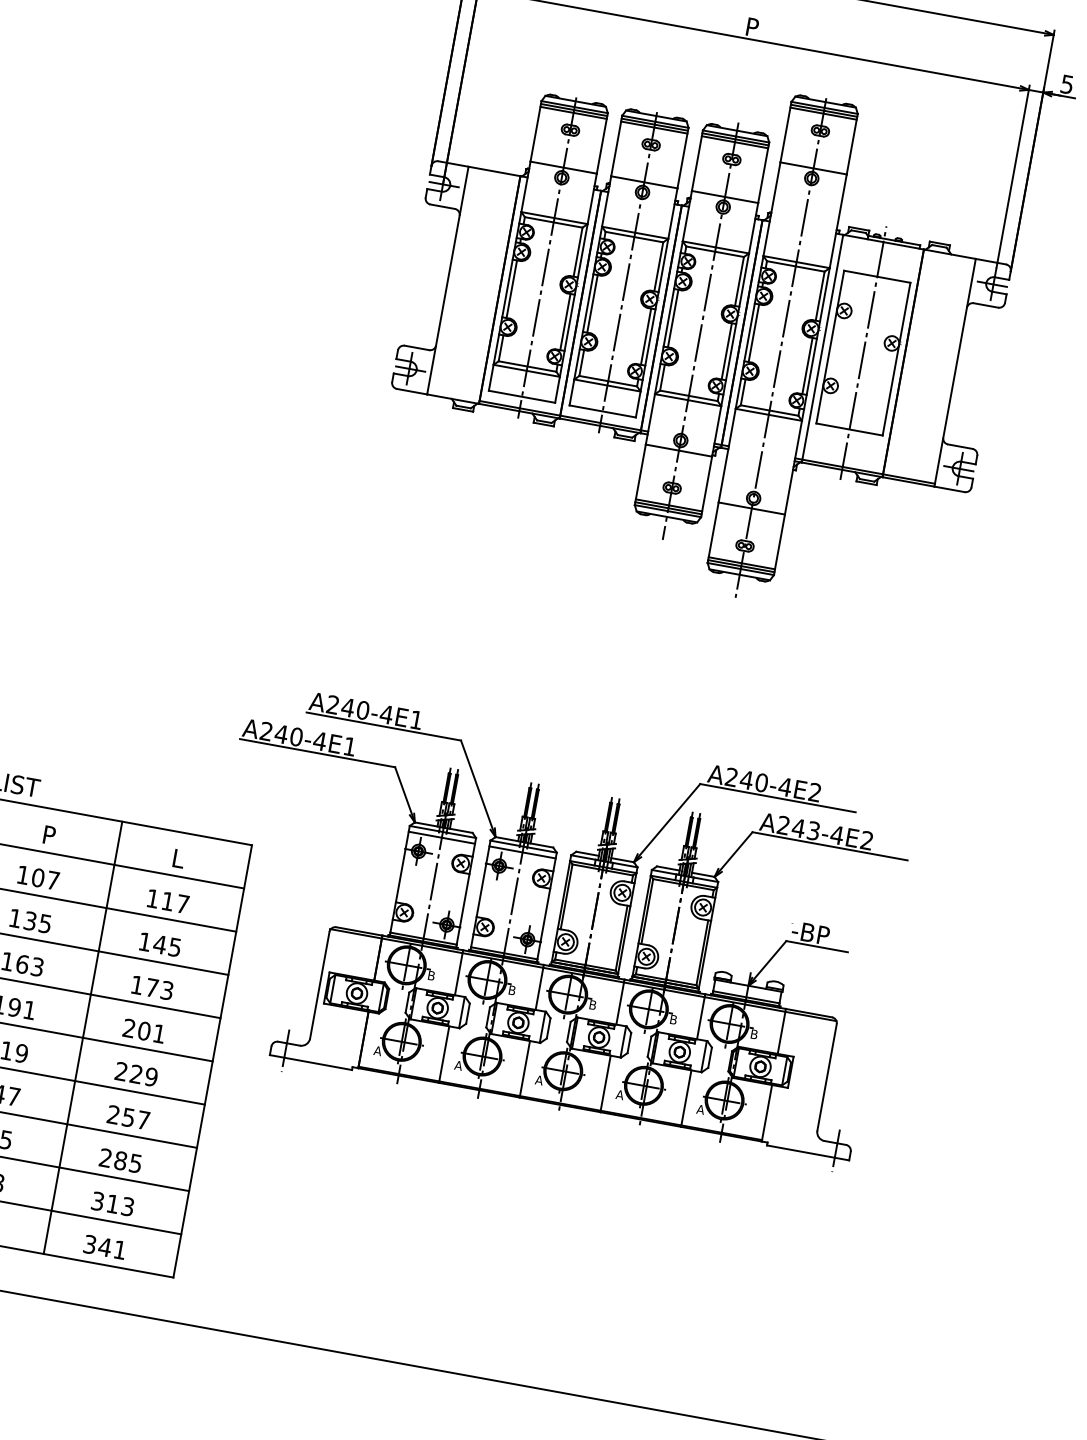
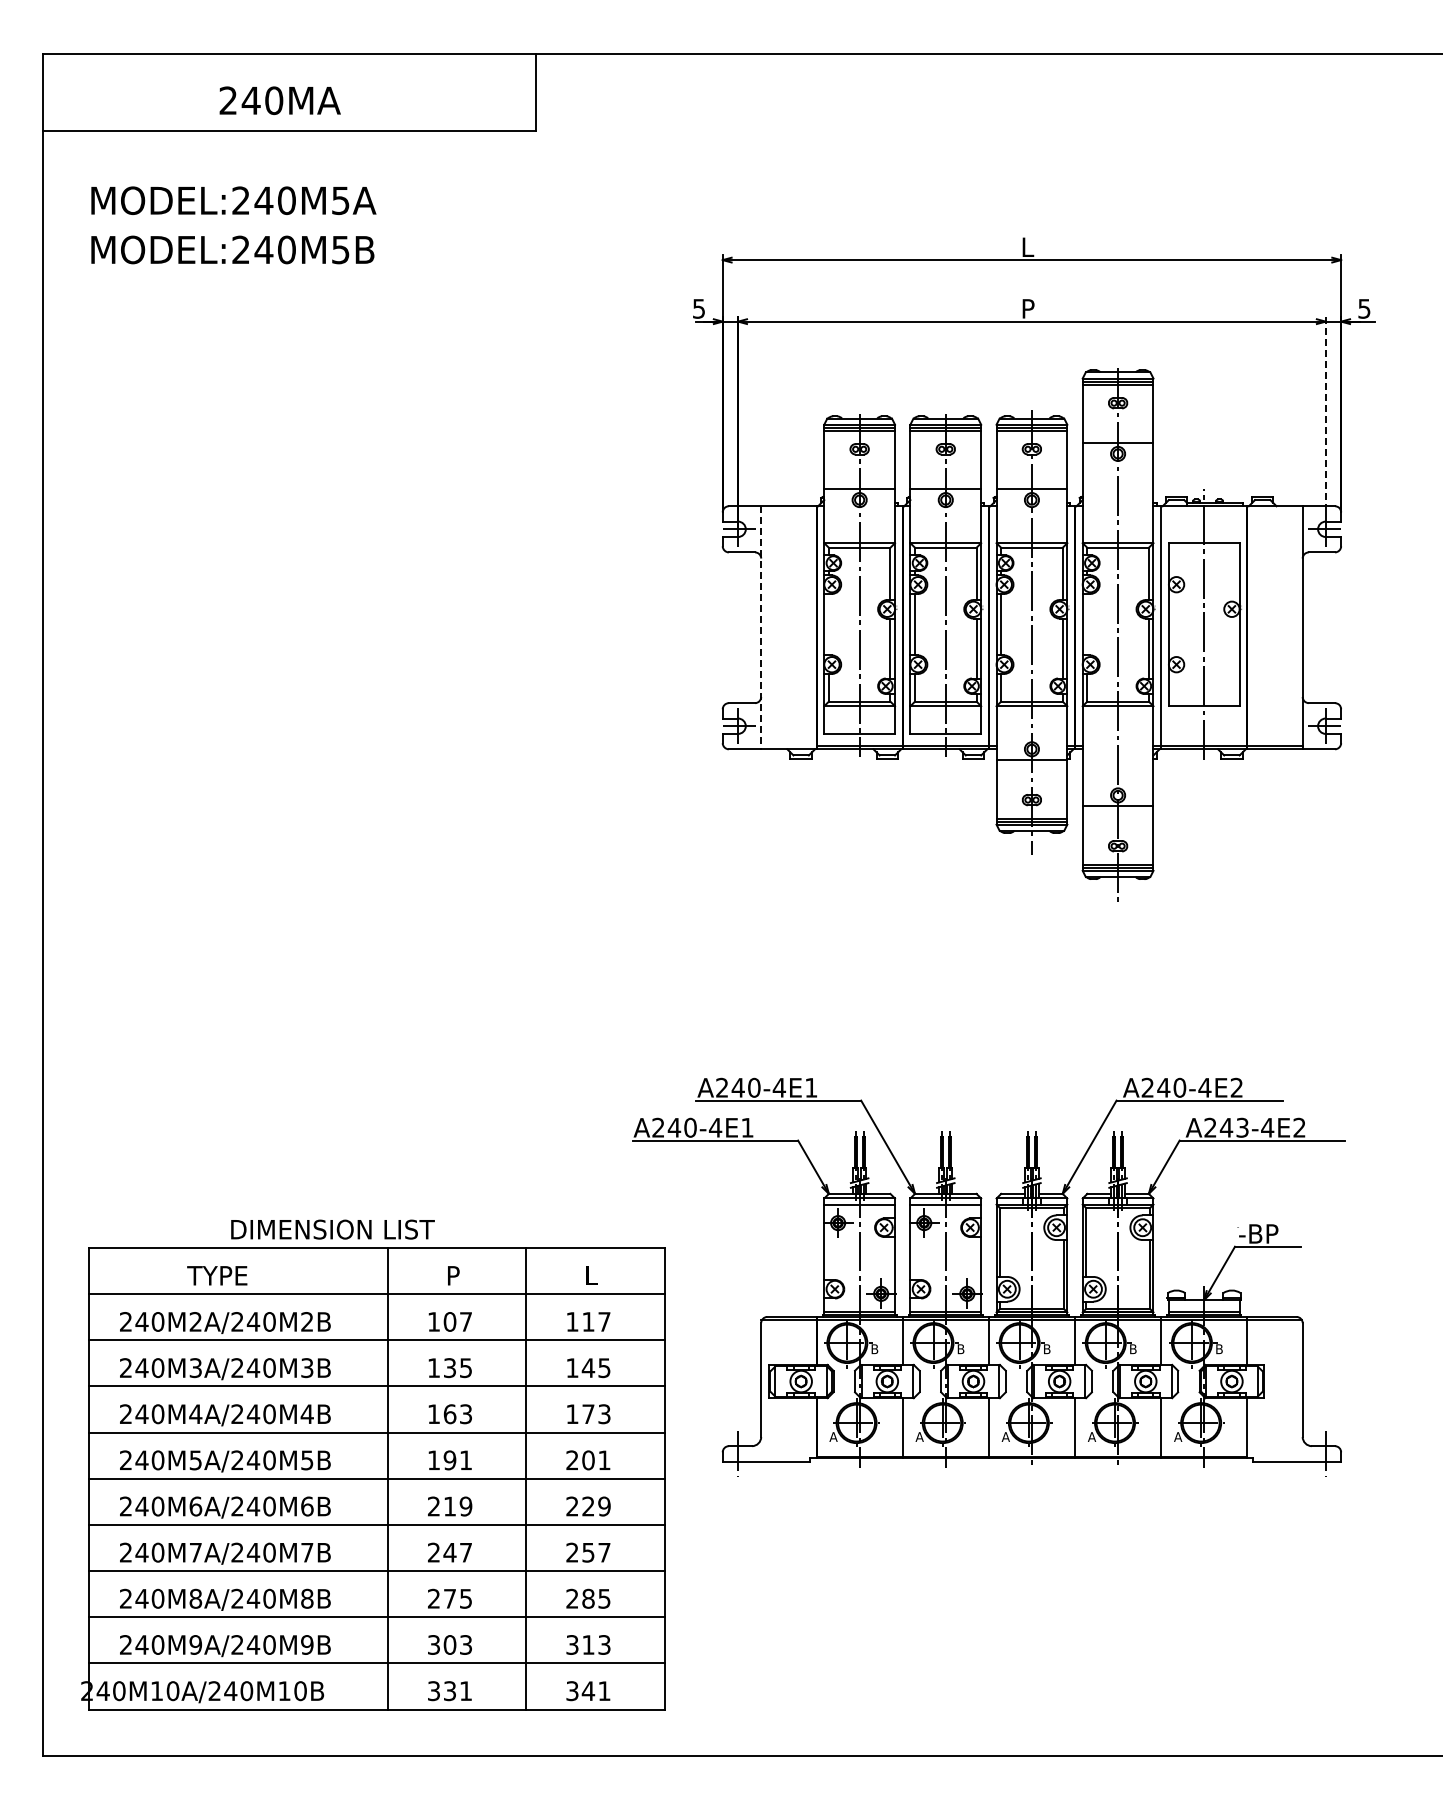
line: (1012, 175) -> (1325, 413), solid -> dashed
line: (448, 280) -> (761, 627), solid -> dashed
line: (511, 288) -> (828, 624), removed
line: (754, 333) -> (1087, 624), removed

